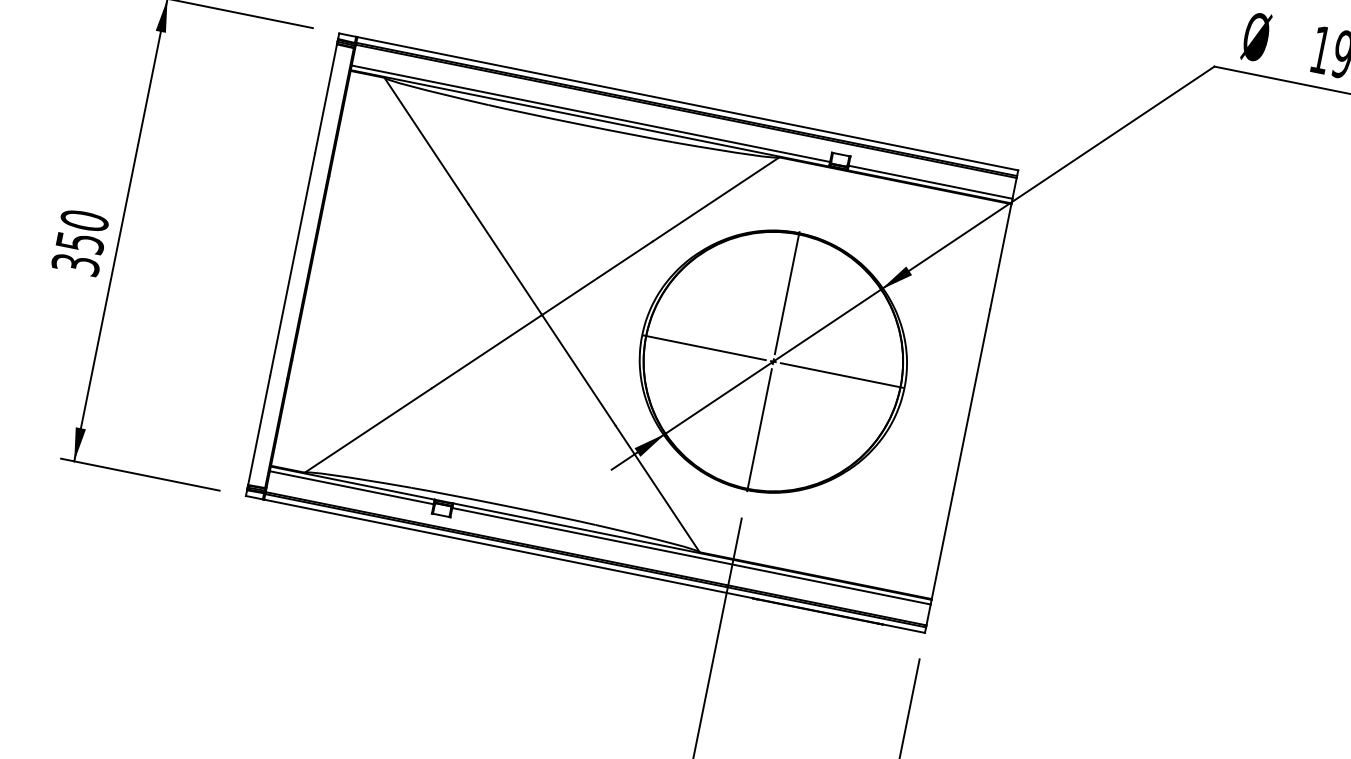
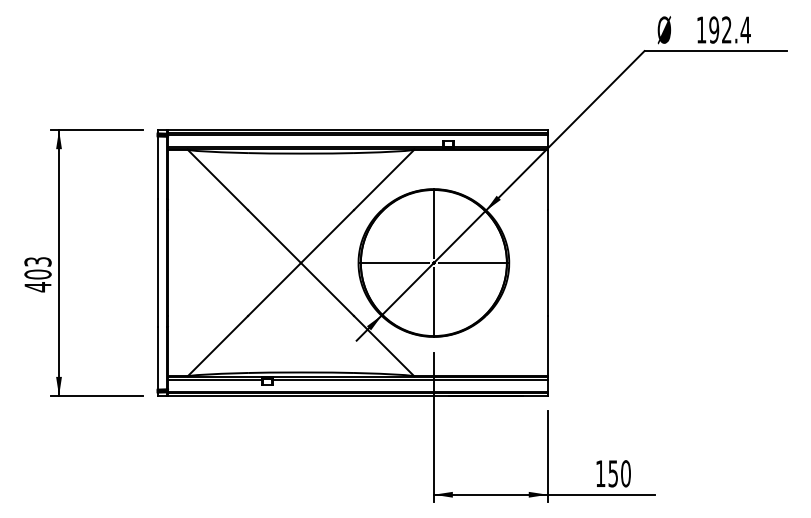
text: (79, 242) -> (37, 274), 350 -> 403

